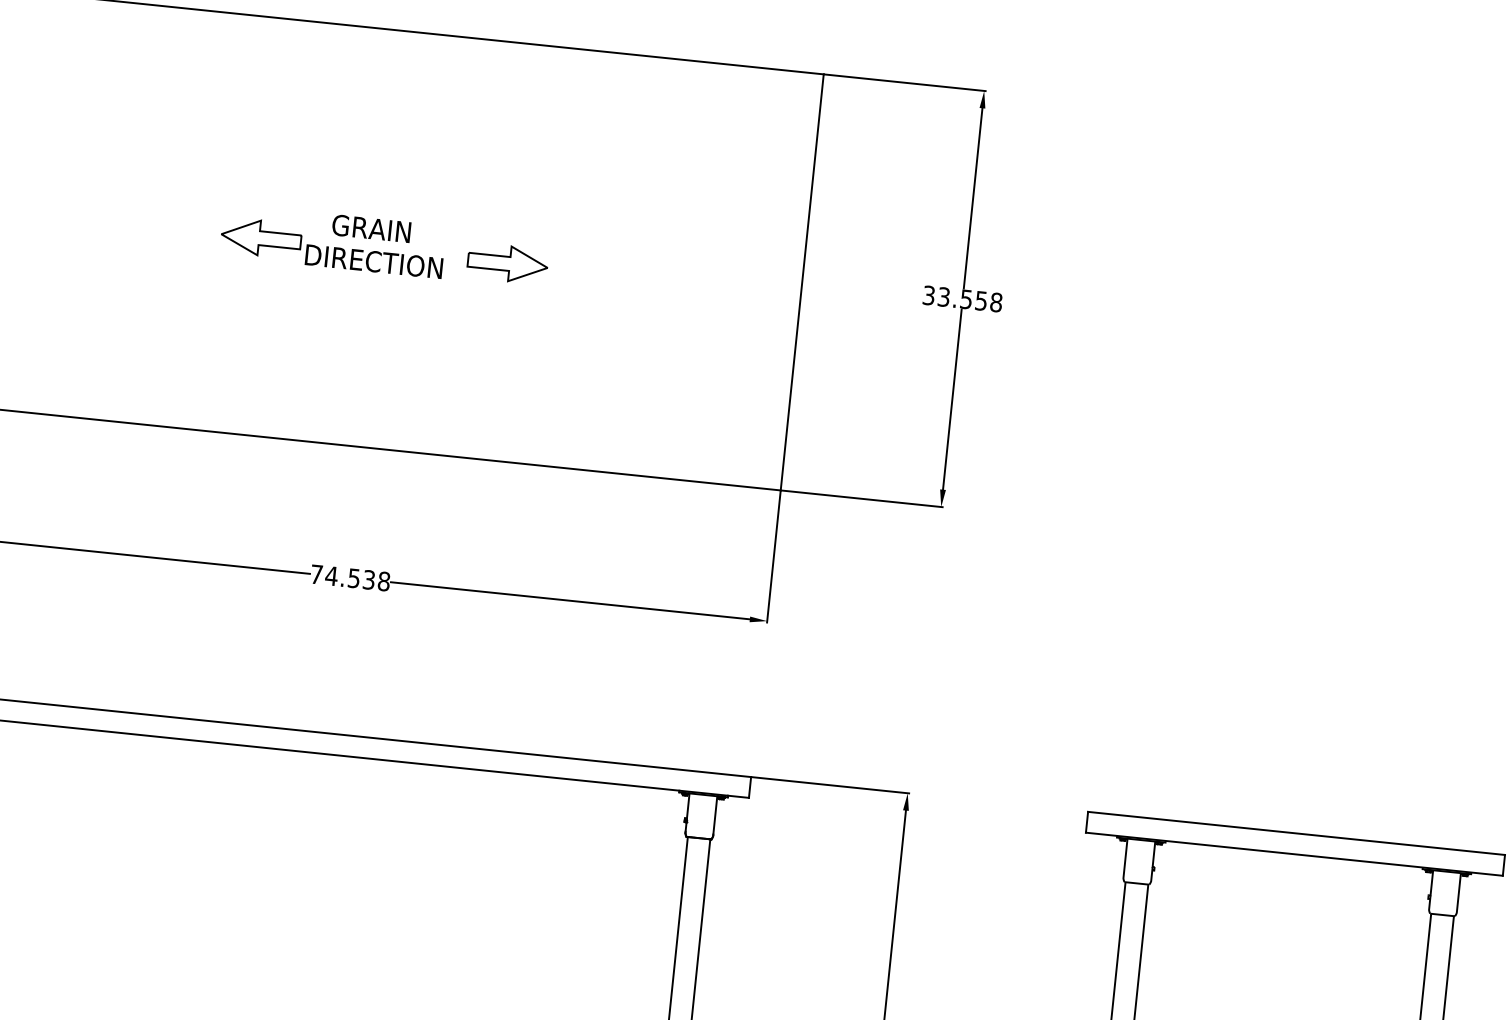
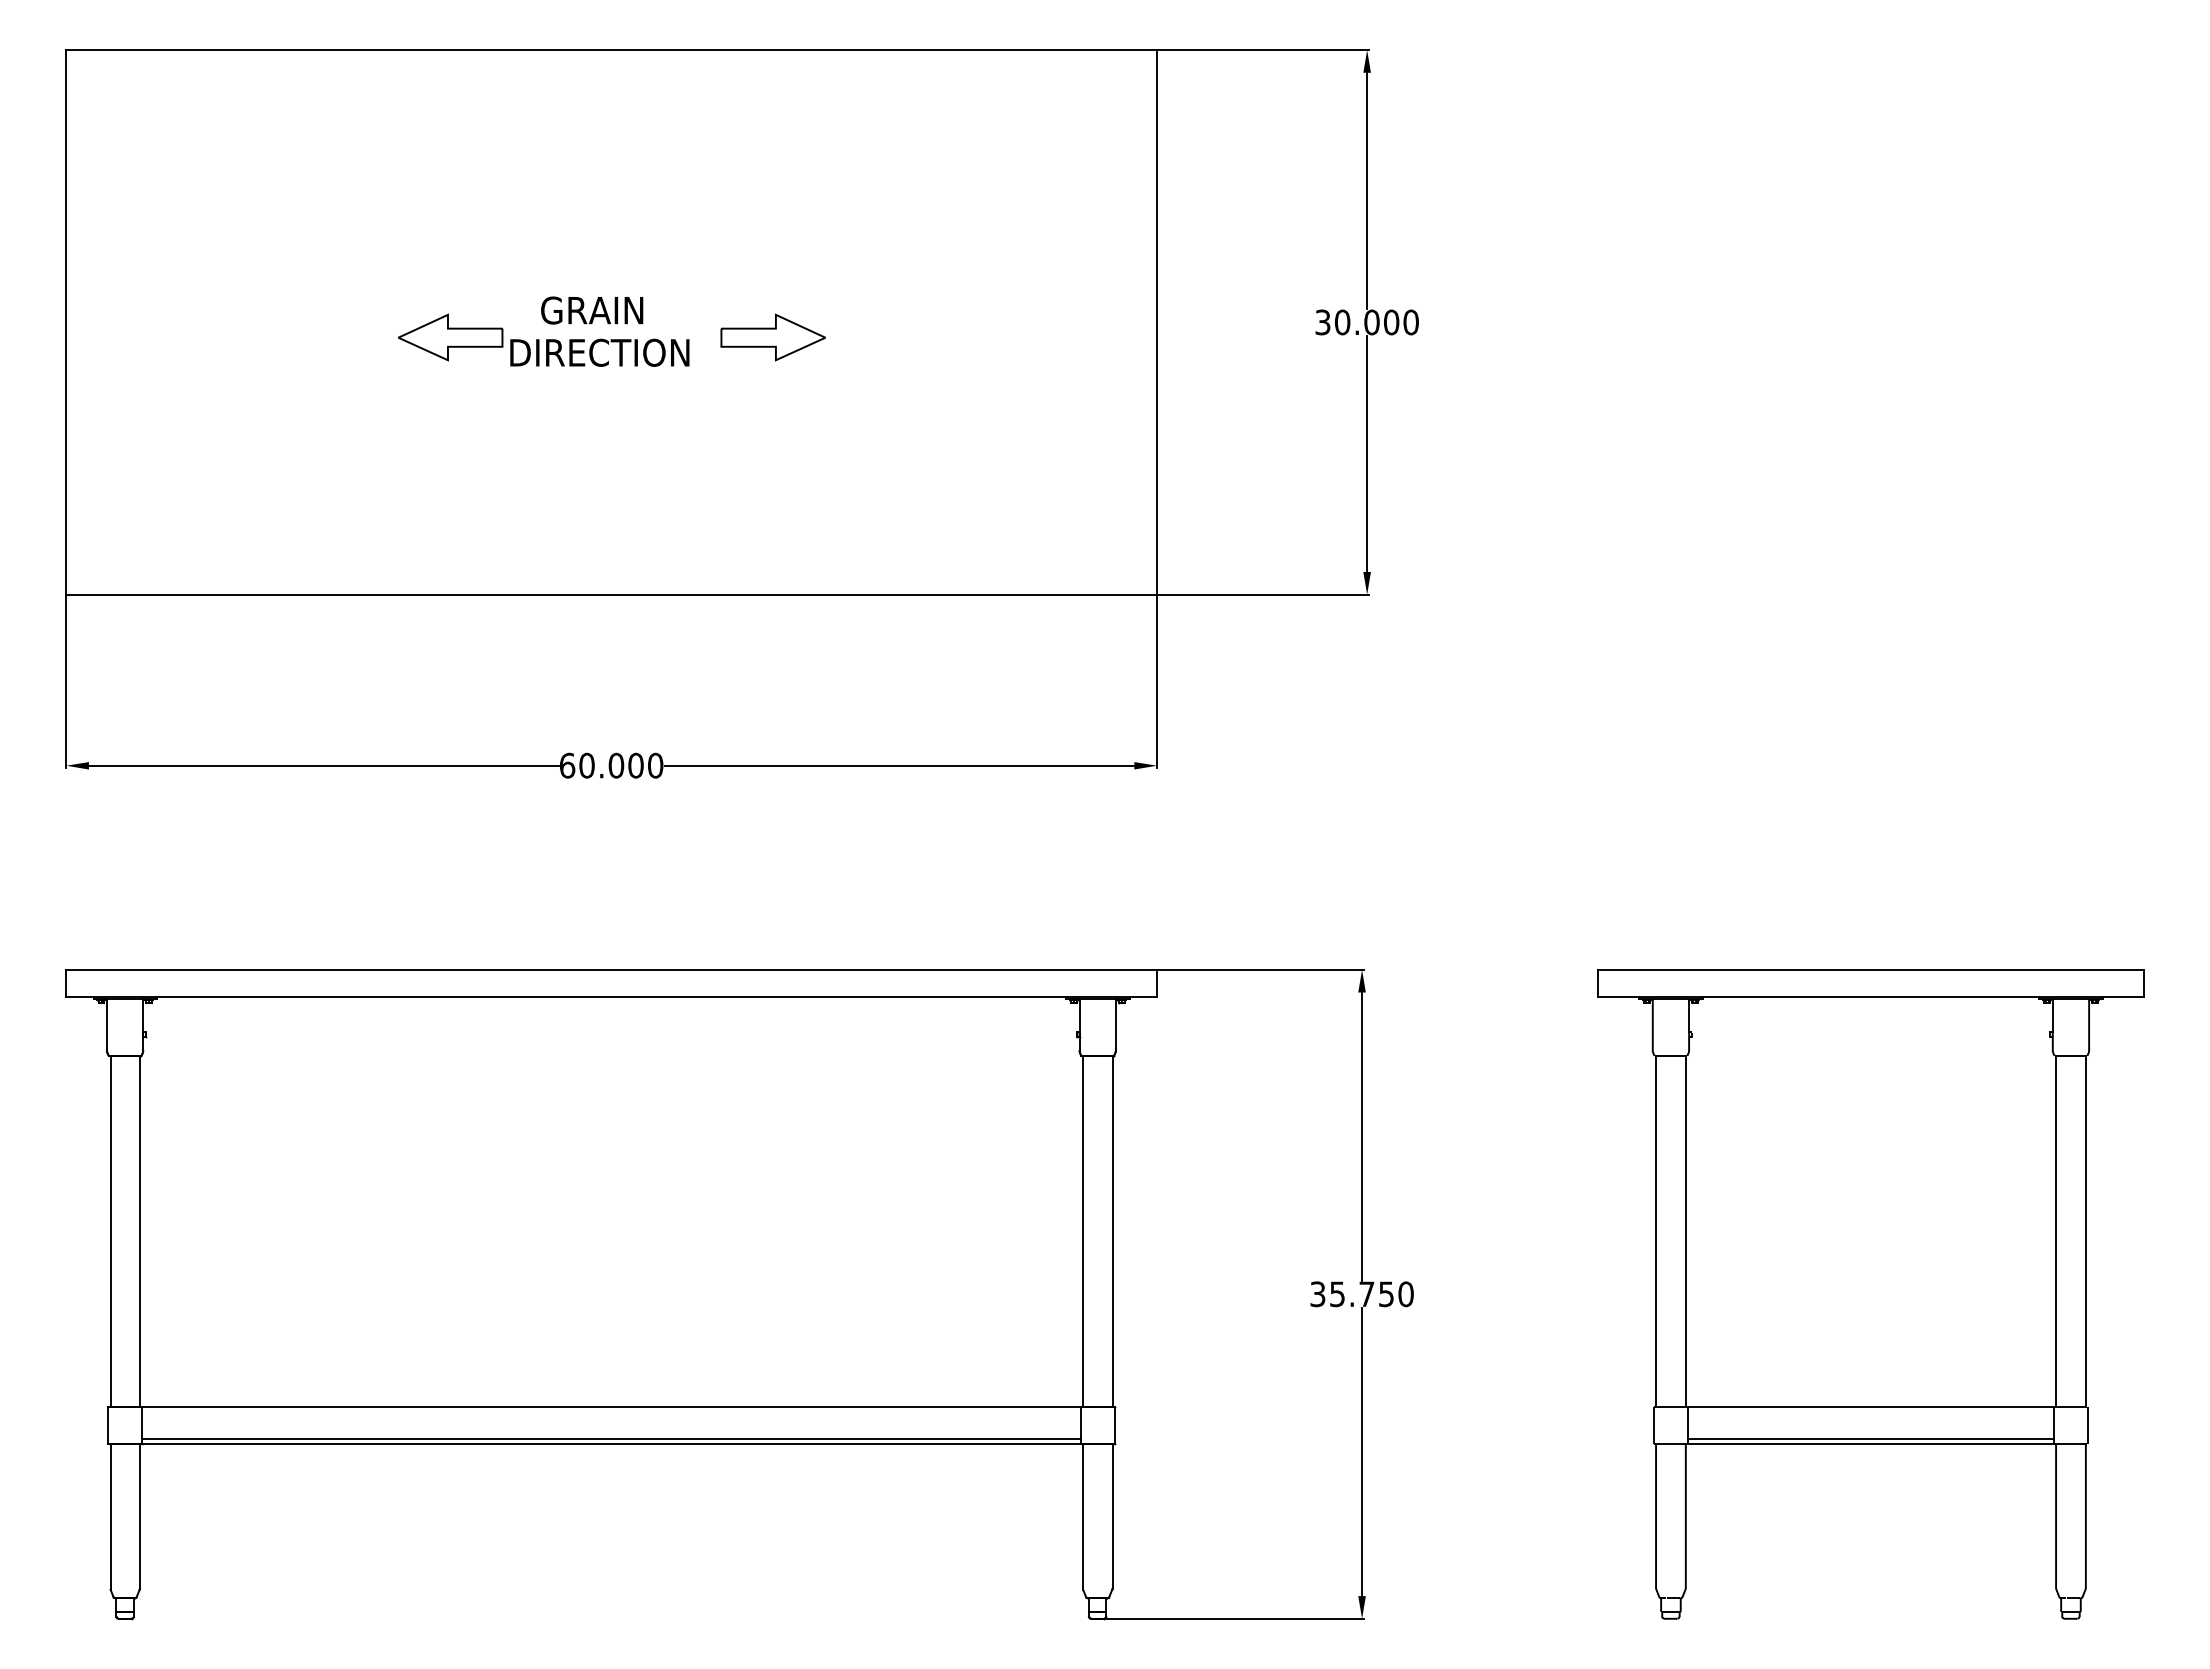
text: (969, 299) -> (1376, 322), 33.558 -> 30.000
text: (350, 577) -> (611, 765), 74.538 -> 60.000

